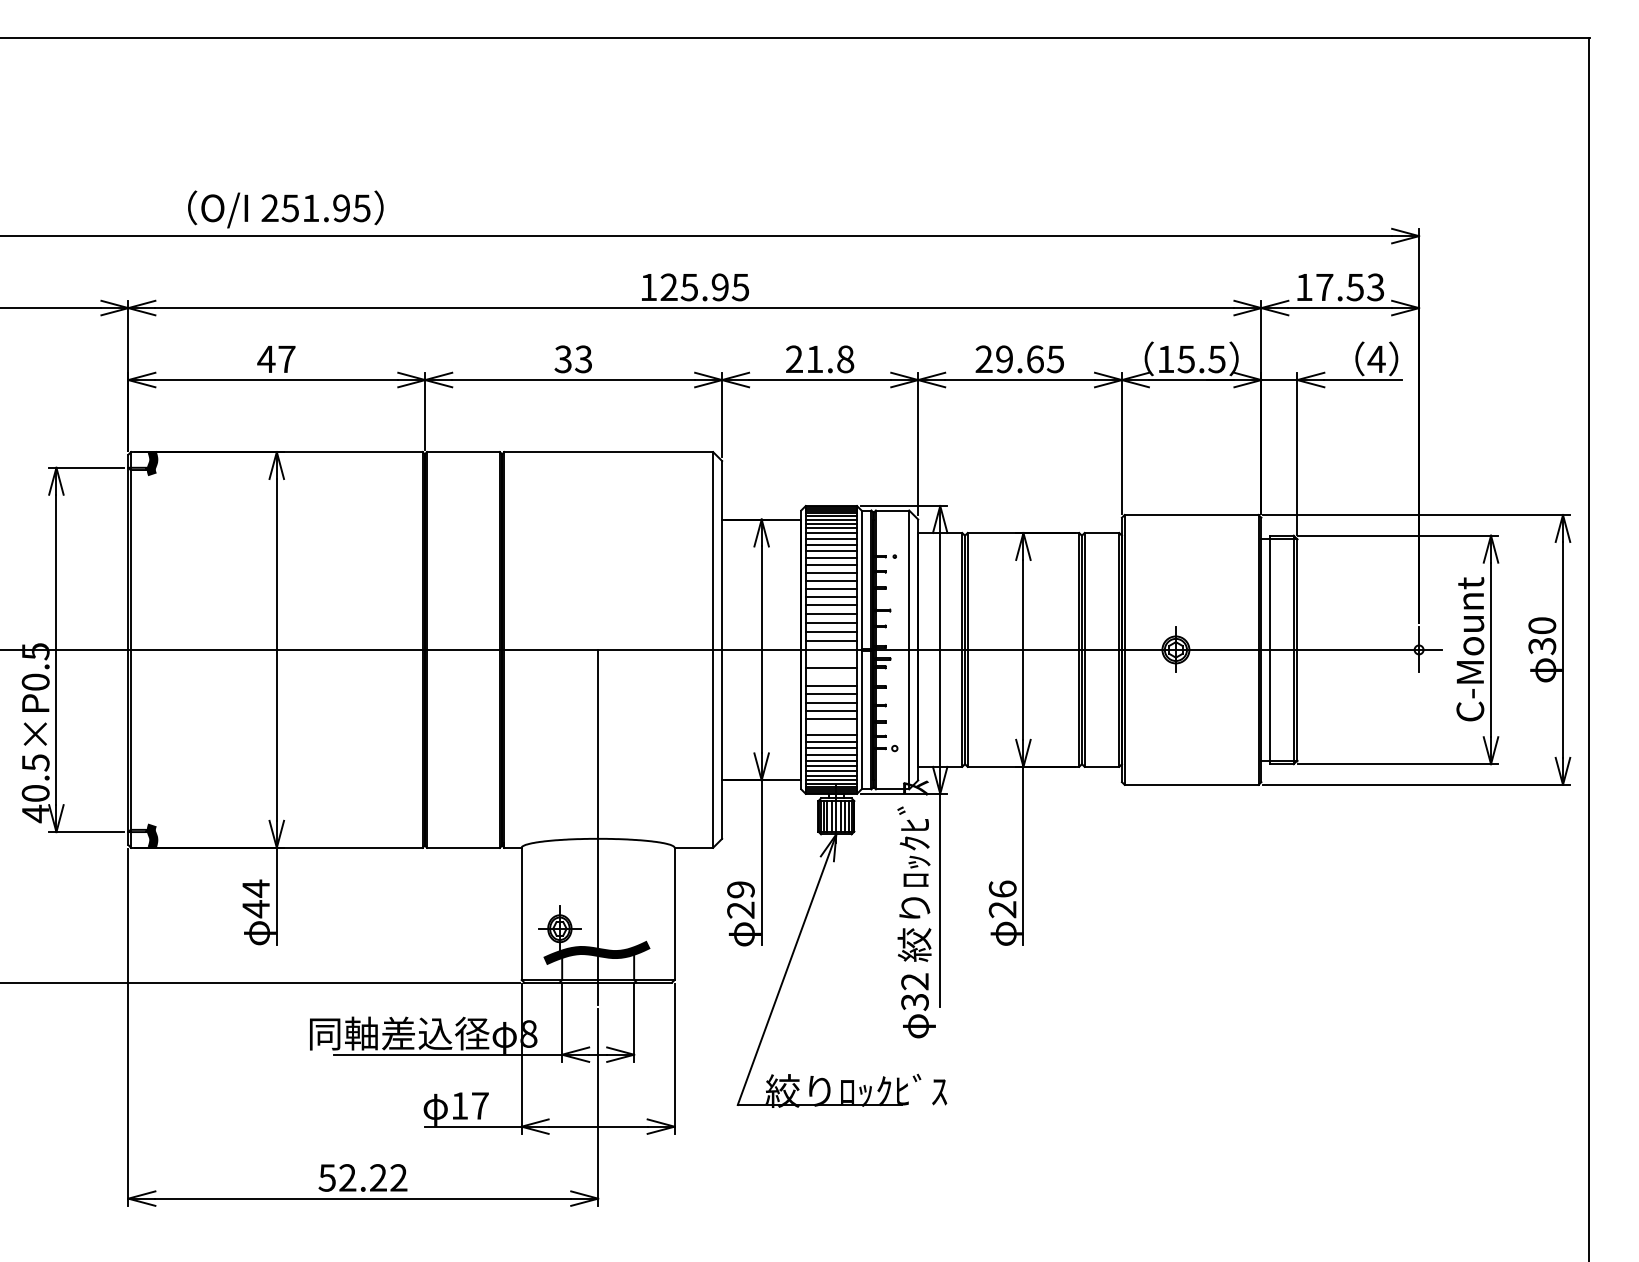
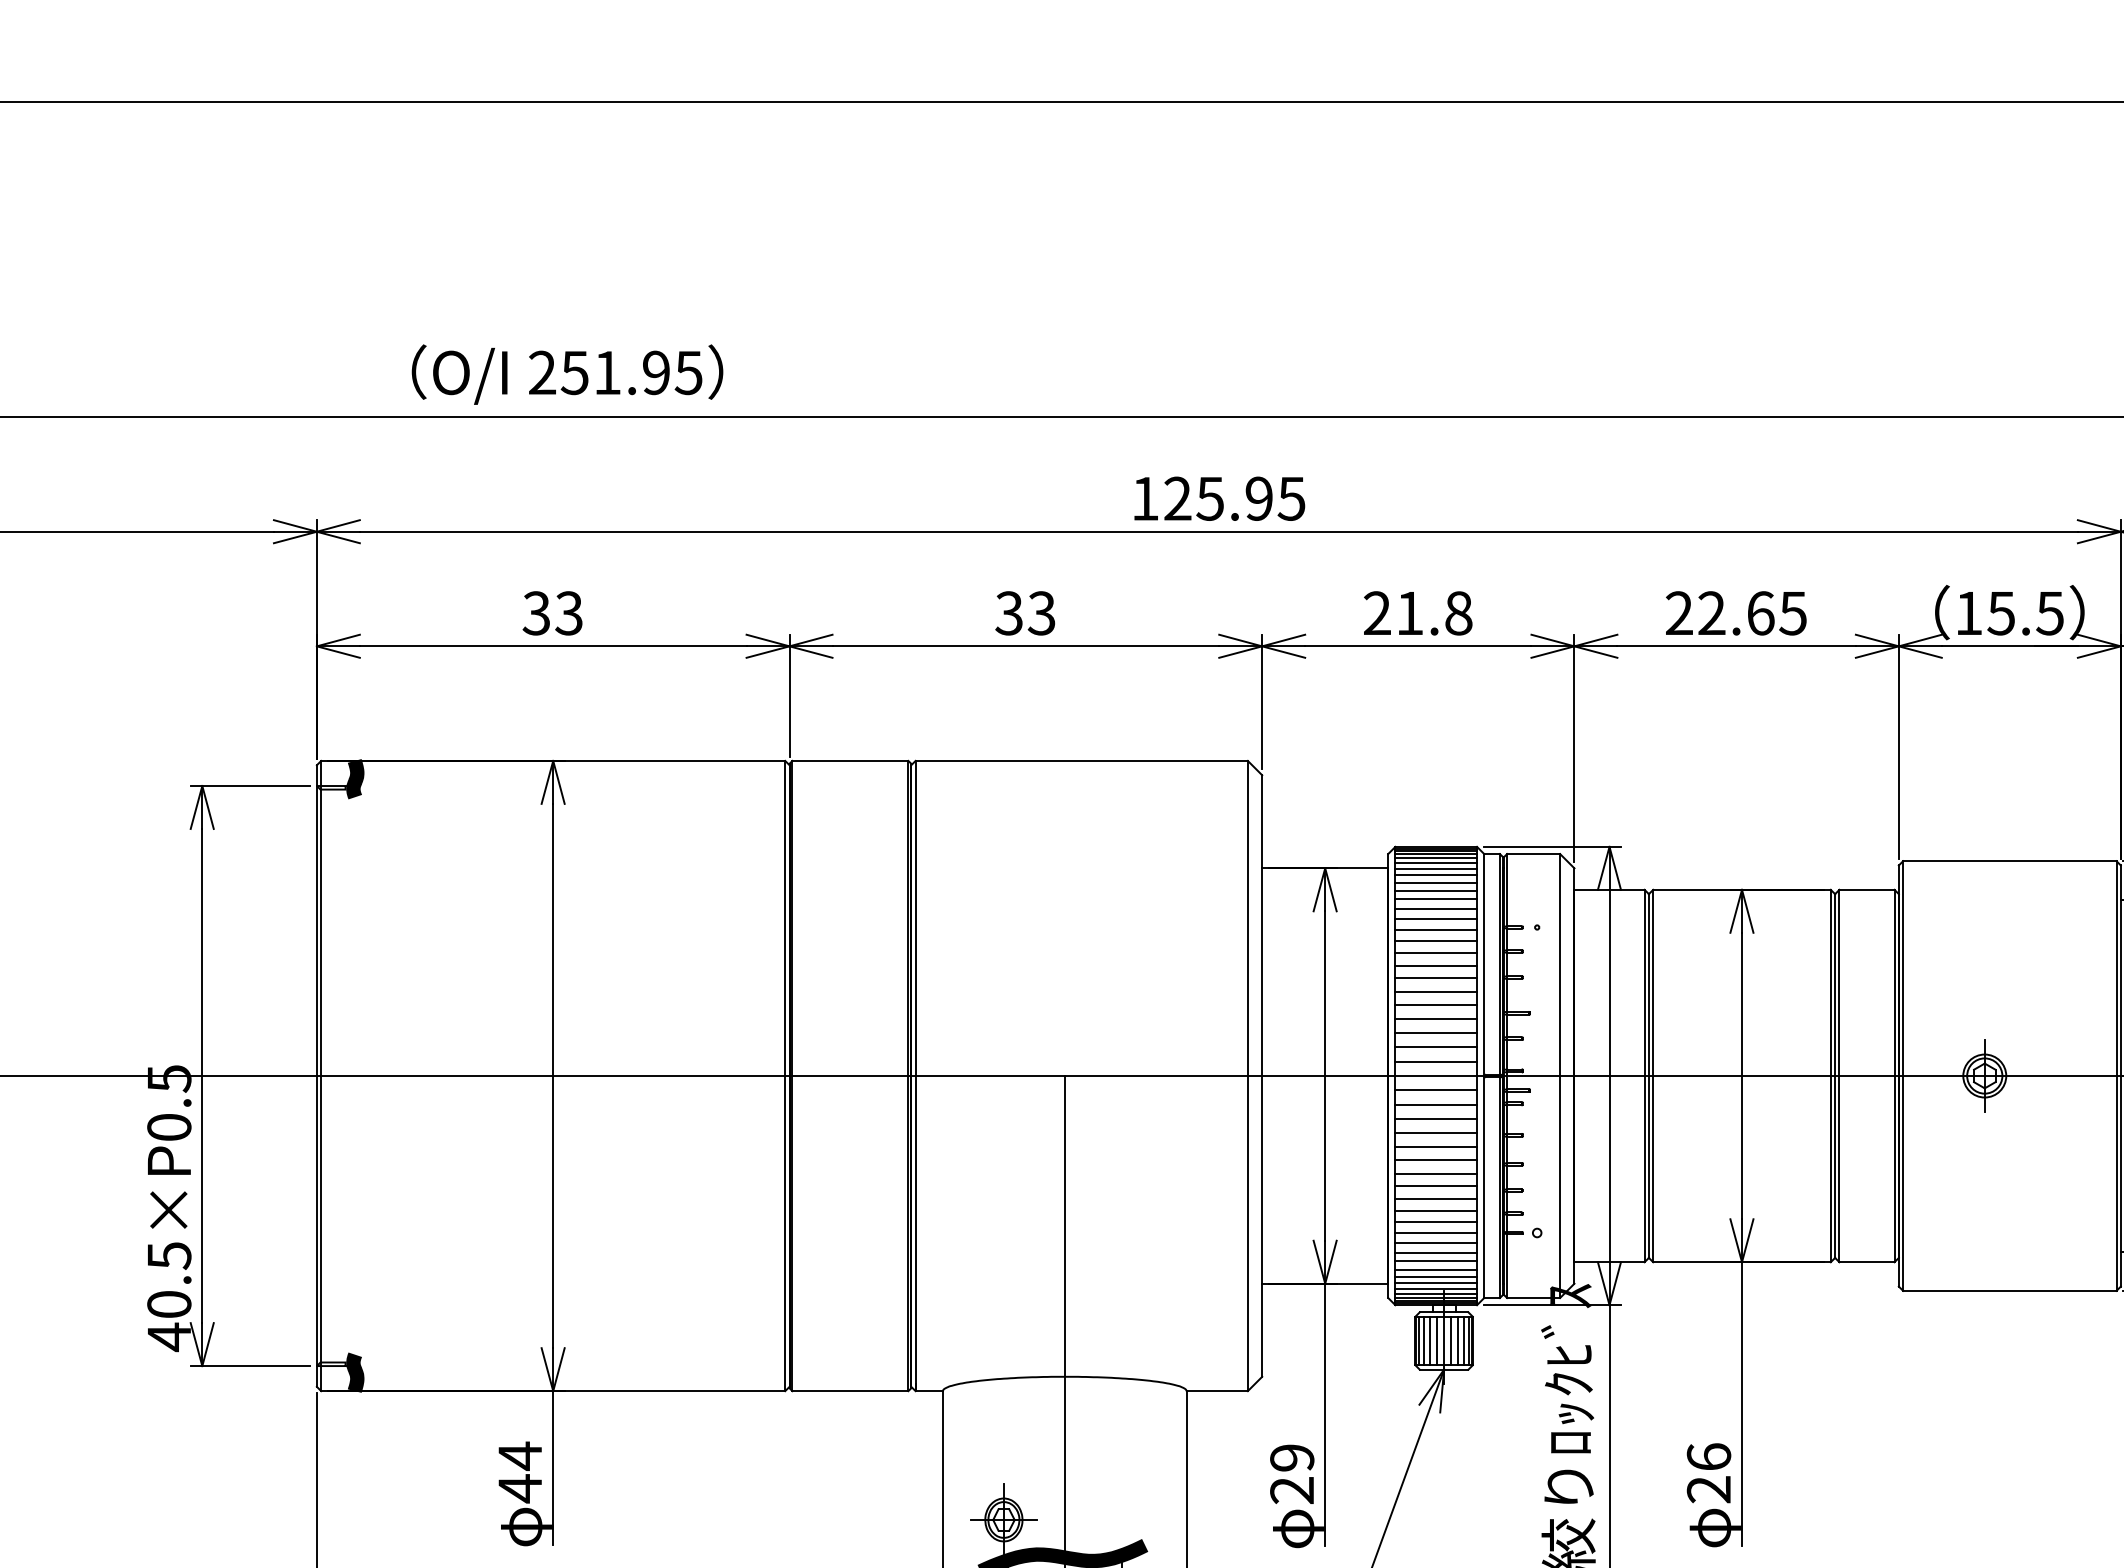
text: (276, 359) -> (552, 613), 47 -> 33
text: (1004, 359) -> (1711, 613), 29.65 -> 22.65
line: (831, 658) -> (1436, 1089), added
line: (831, 676) -> (1436, 1118), added
line: (831, 727) -> (1436, 1199), added

